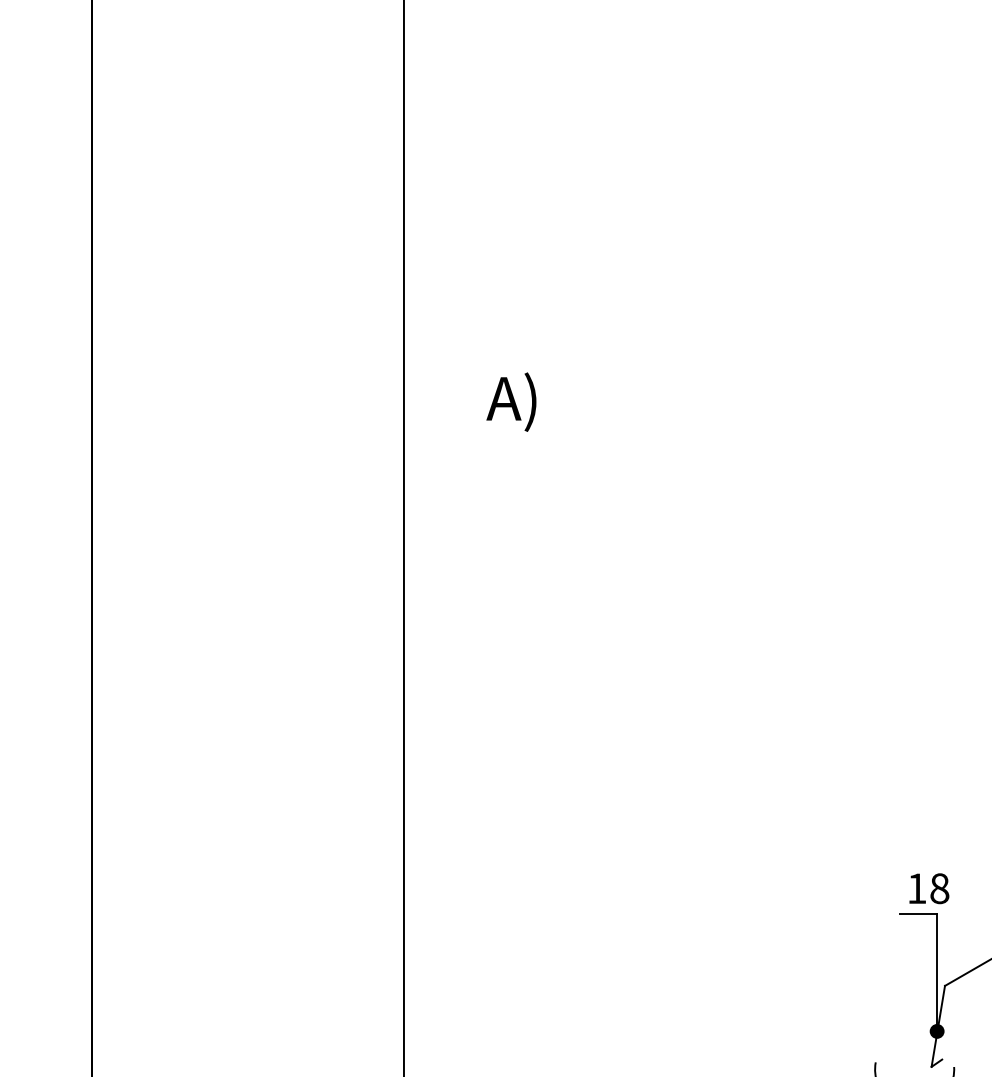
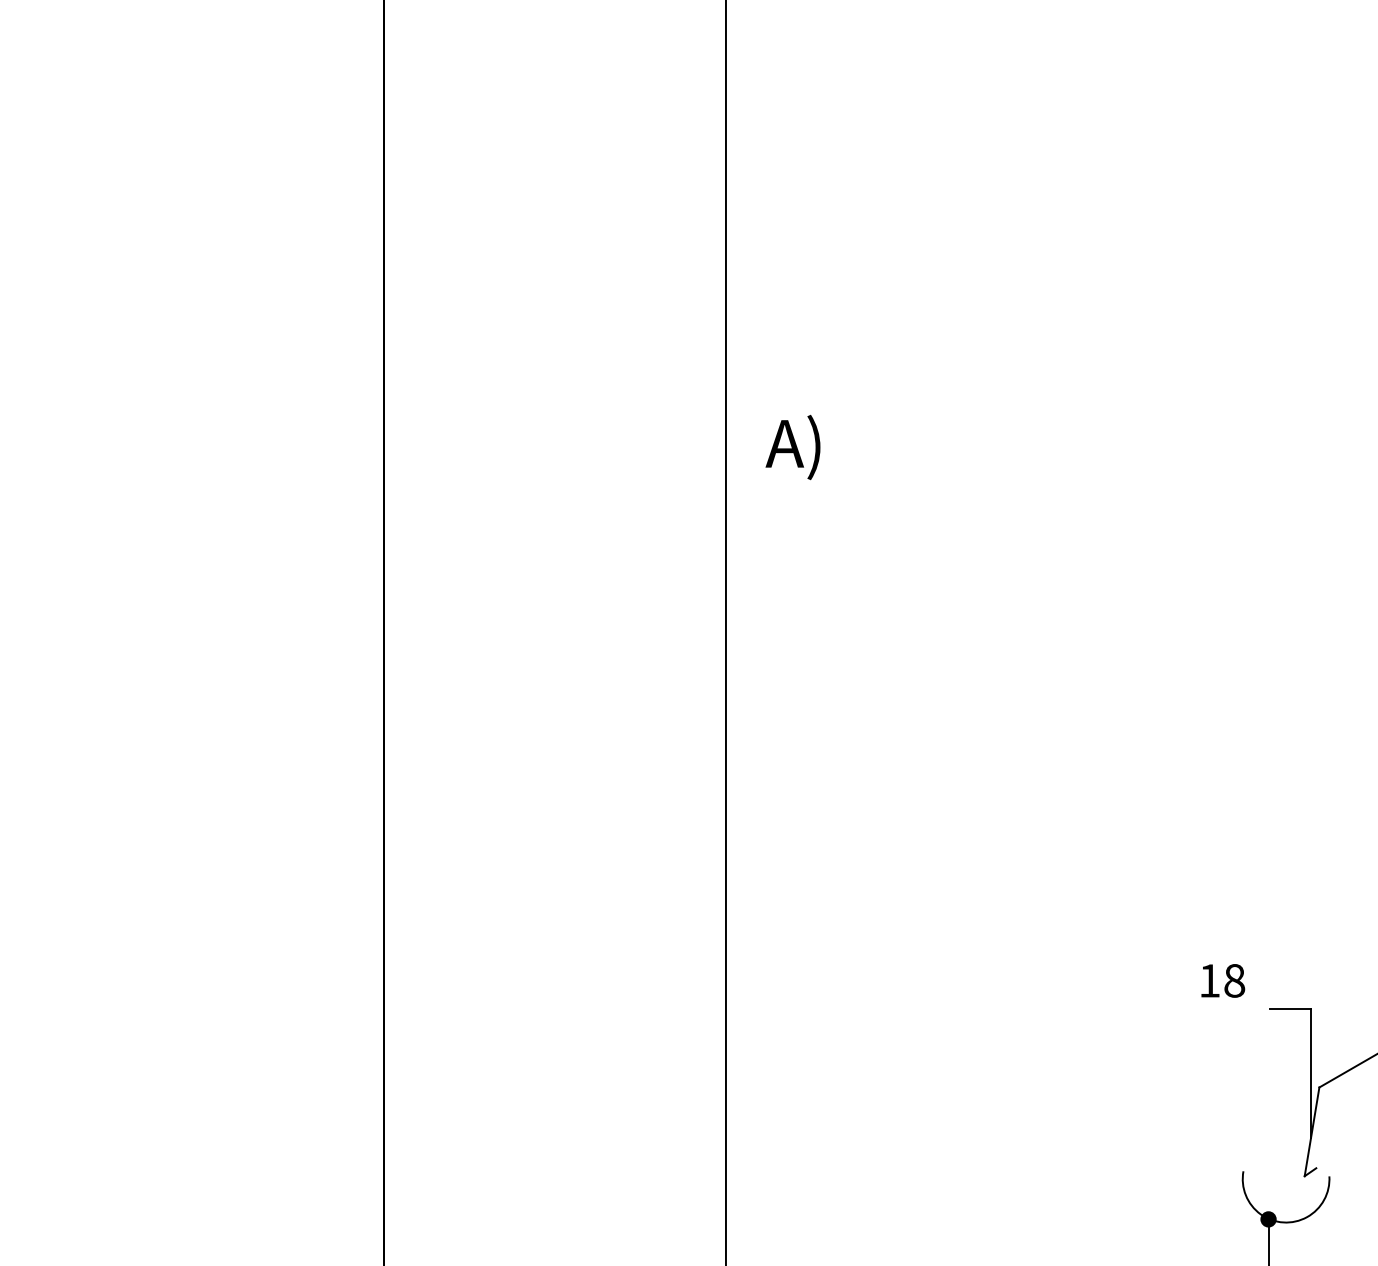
text: (510, 402) -> (792, 447), moved
text: (929, 888) -> (1223, 980), moved
fill: (936, 1031) -> (1310, 1137), removed

